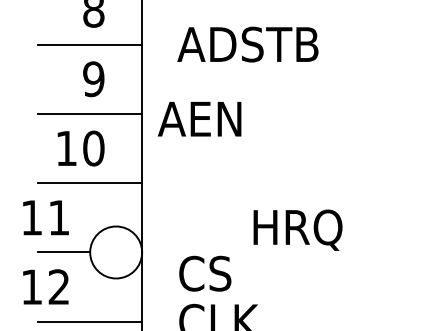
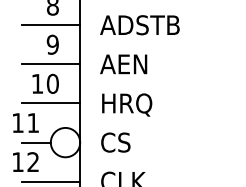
text: (199, 119) -> (123, 64), moved
text: (298, 229) -> (127, 104), moved
text: (204, 273) -> (115, 142), moved

